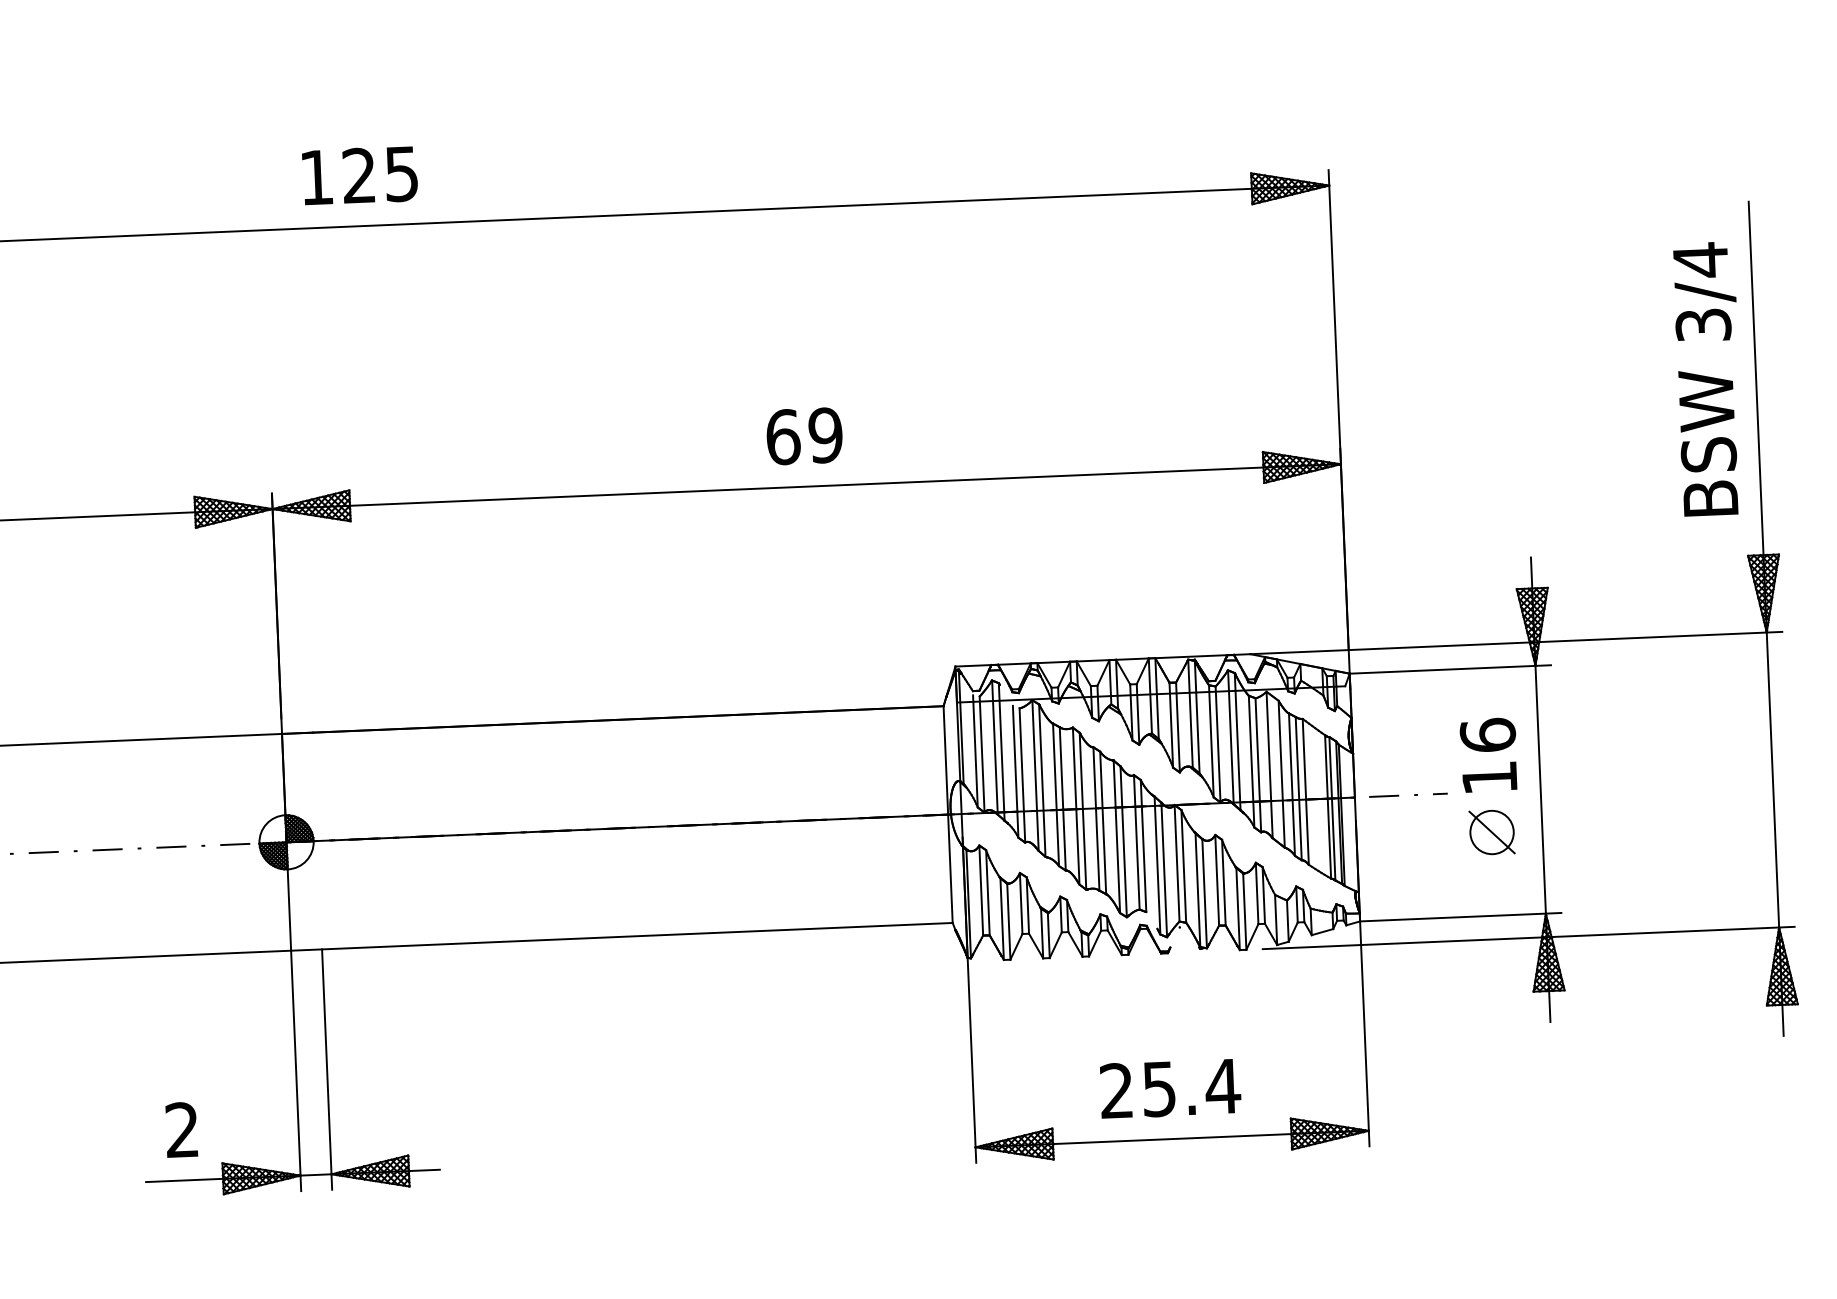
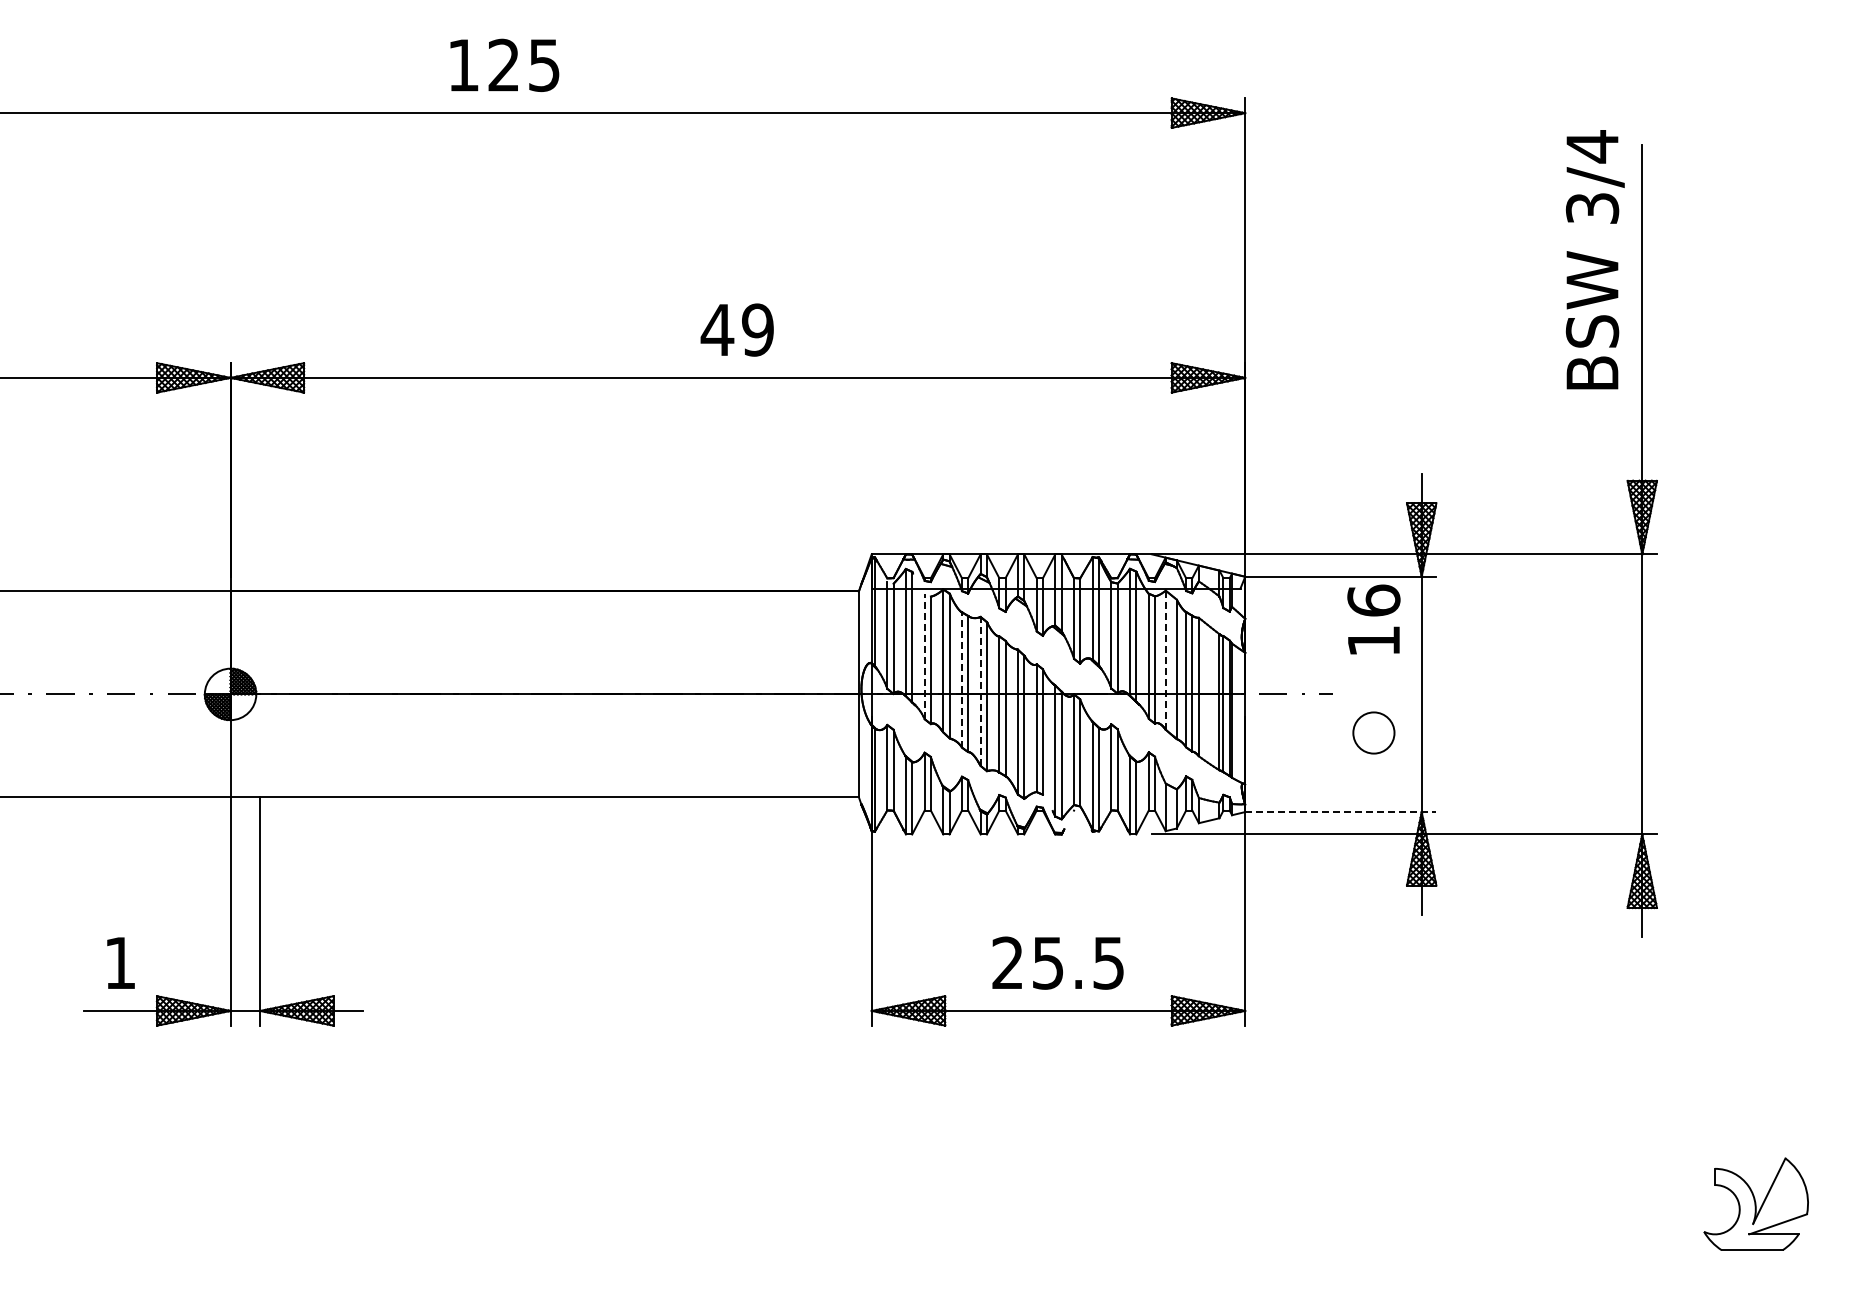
text: (359, 174) -> (504, 64), moved
text: (1707, 378) -> (1594, 259), moved
text: (783, 436) -> (717, 329), 69 -> 49
text: (1488, 755) -> (1373, 619), moved
line: (1269, 764) -> (1165, 659), solid -> dashed
line: (1015, 771) -> (924, 656), solid -> dashed
line: (1056, 795) -> (962, 680), solid -> dashed
line: (1075, 805) -> (980, 690), solid -> dashed
line: (1491, 831) -> (1373, 732), removed
line: (1460, 917) -> (1340, 812), solid -> dashed
text: (1222, 1086) -> (1108, 963), 25.4 -> 25.5
text: (181, 1129) -> (119, 962), 2 -> 1

